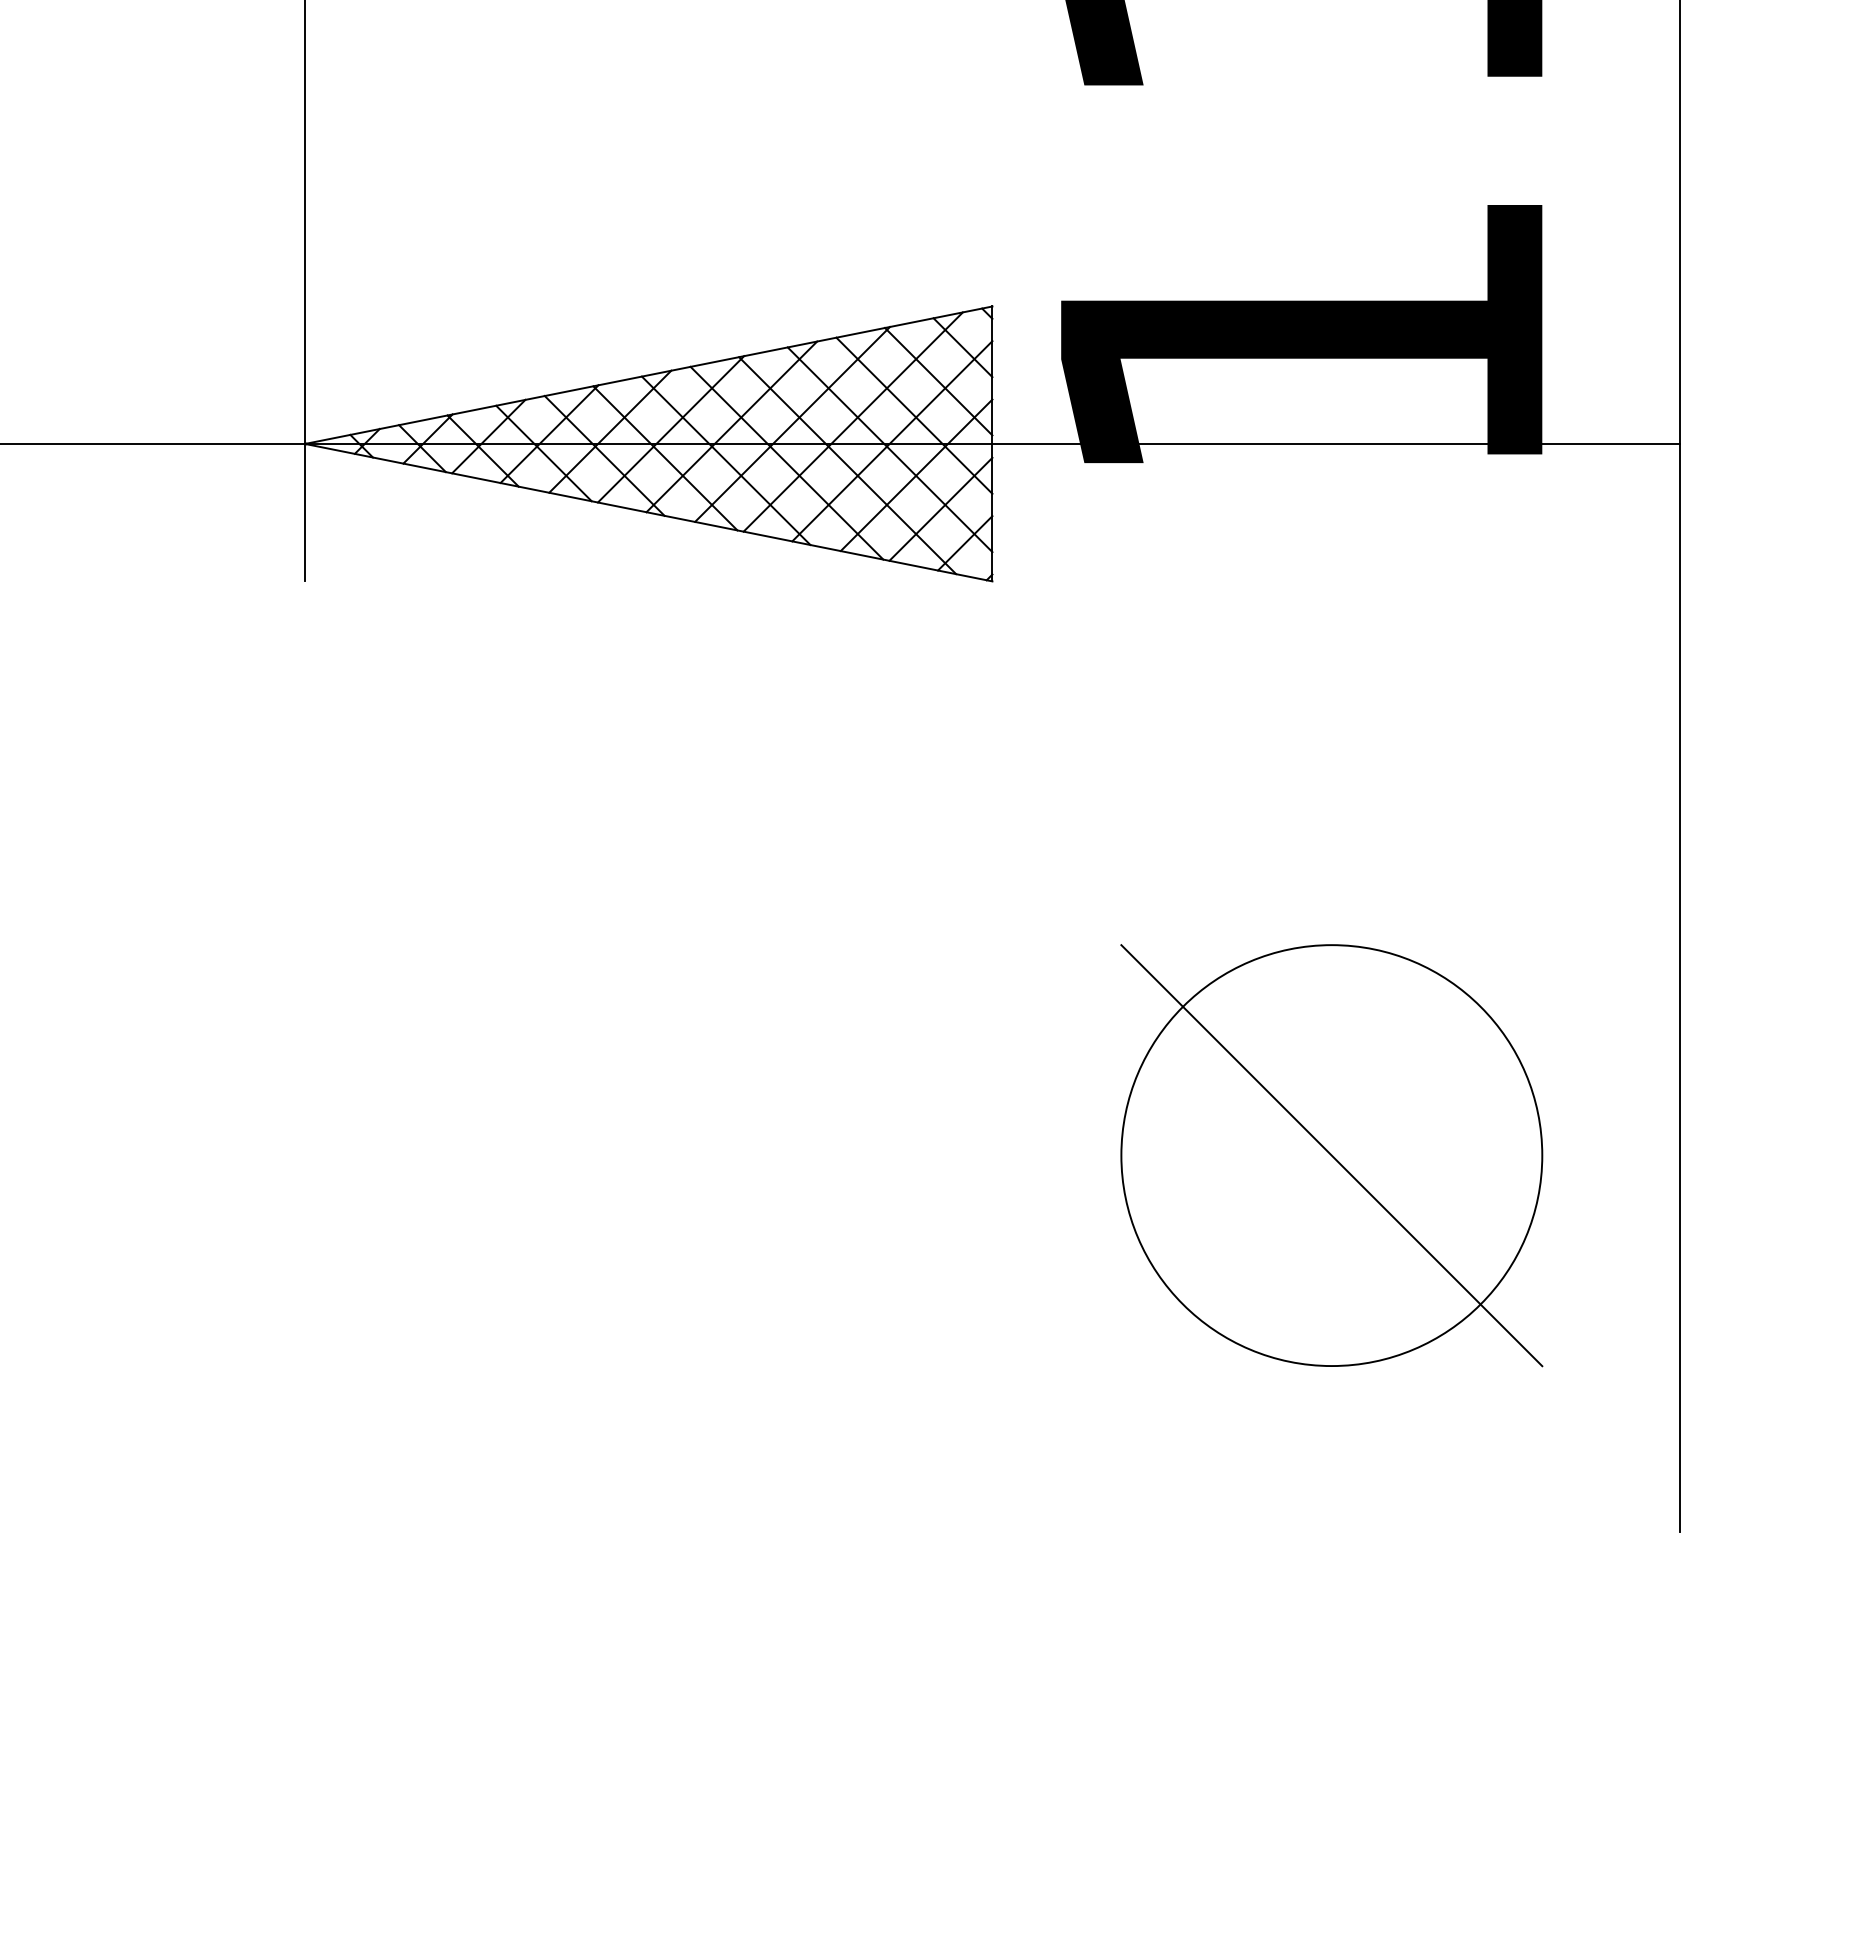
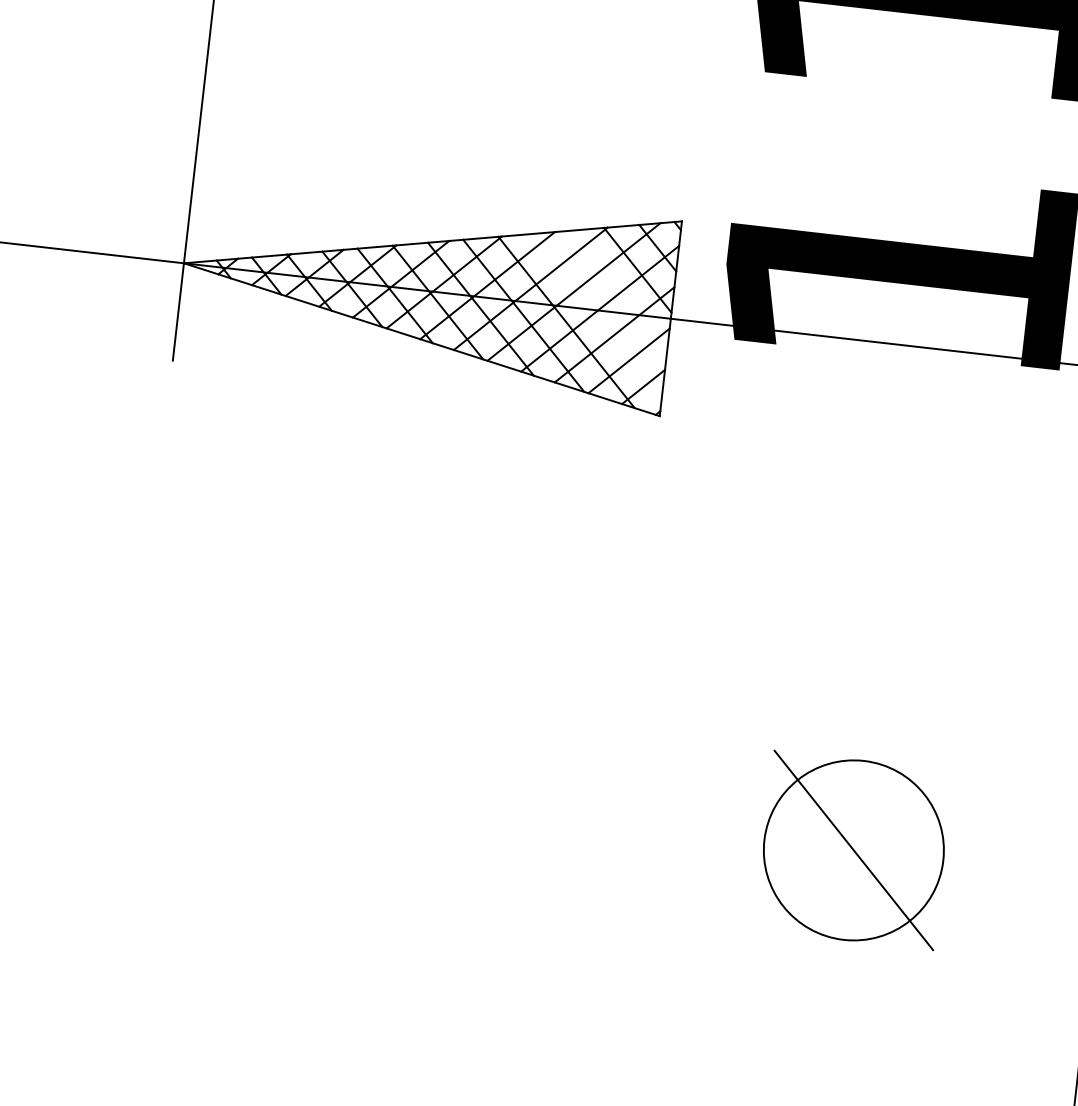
line: (914, 415) -> (617, 292), removed
line: (889, 449) -> (597, 314), removed
part: (1331, 1155) -> (853, 850), size x0.6

